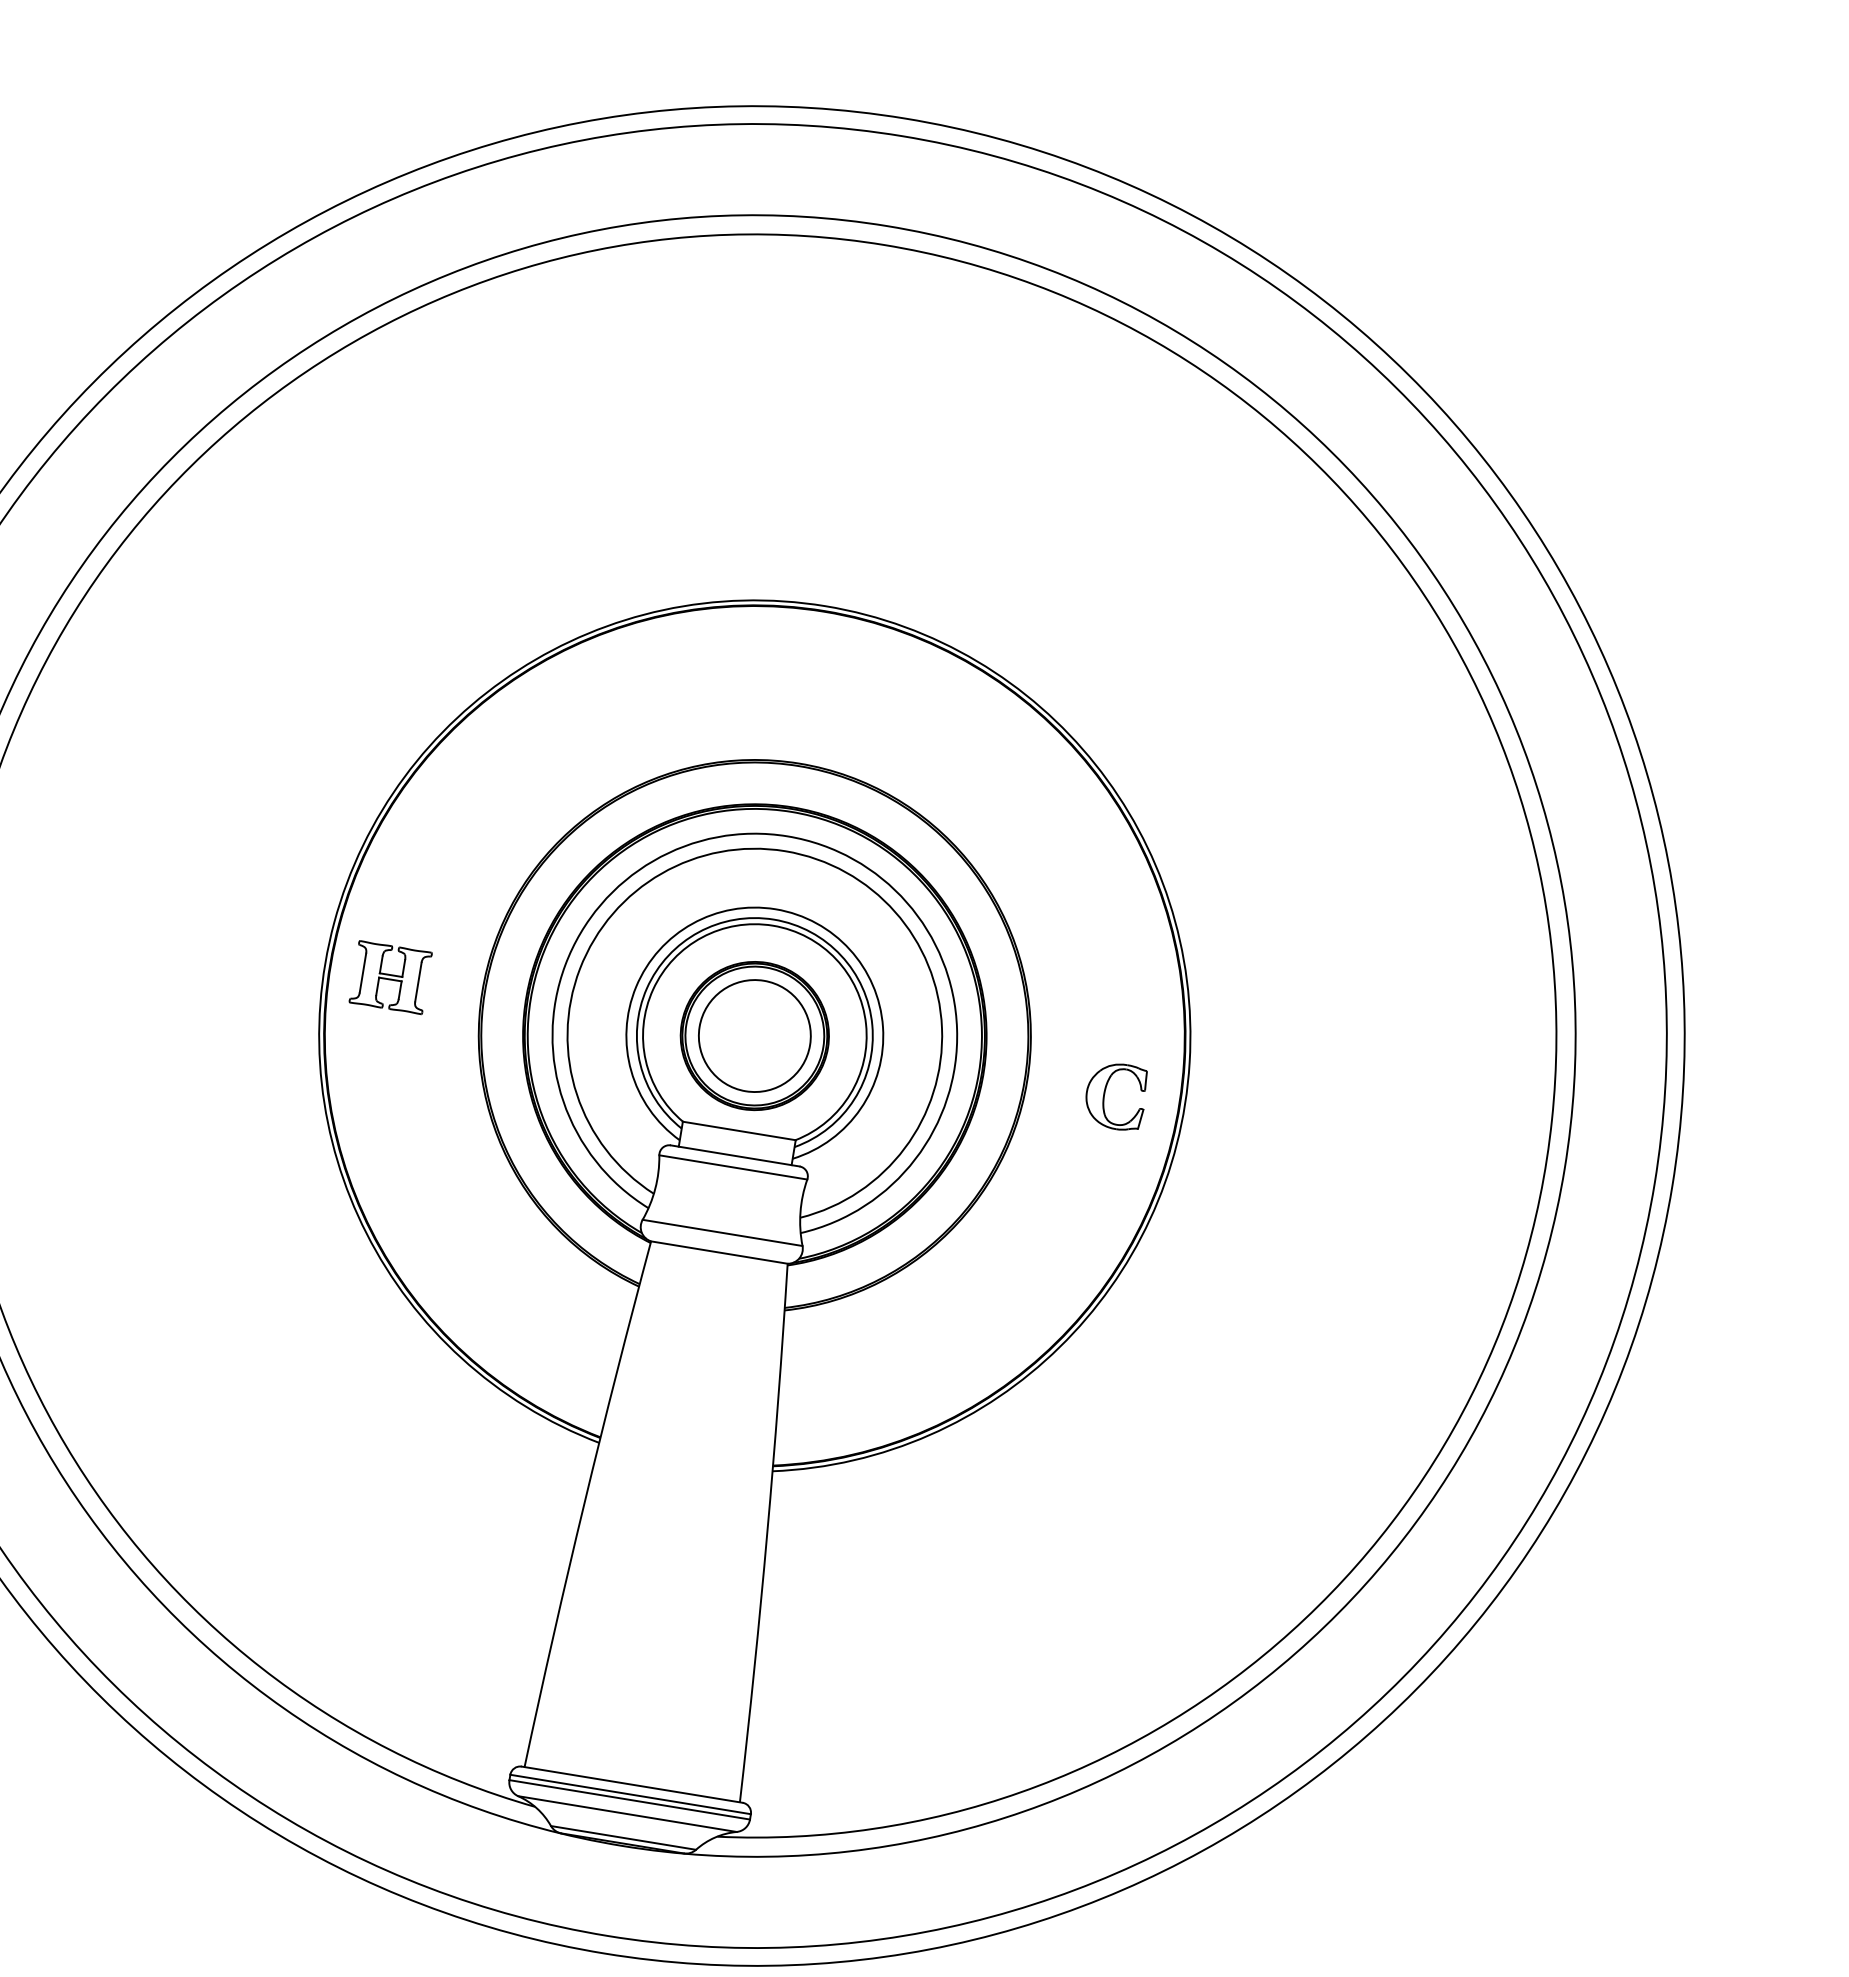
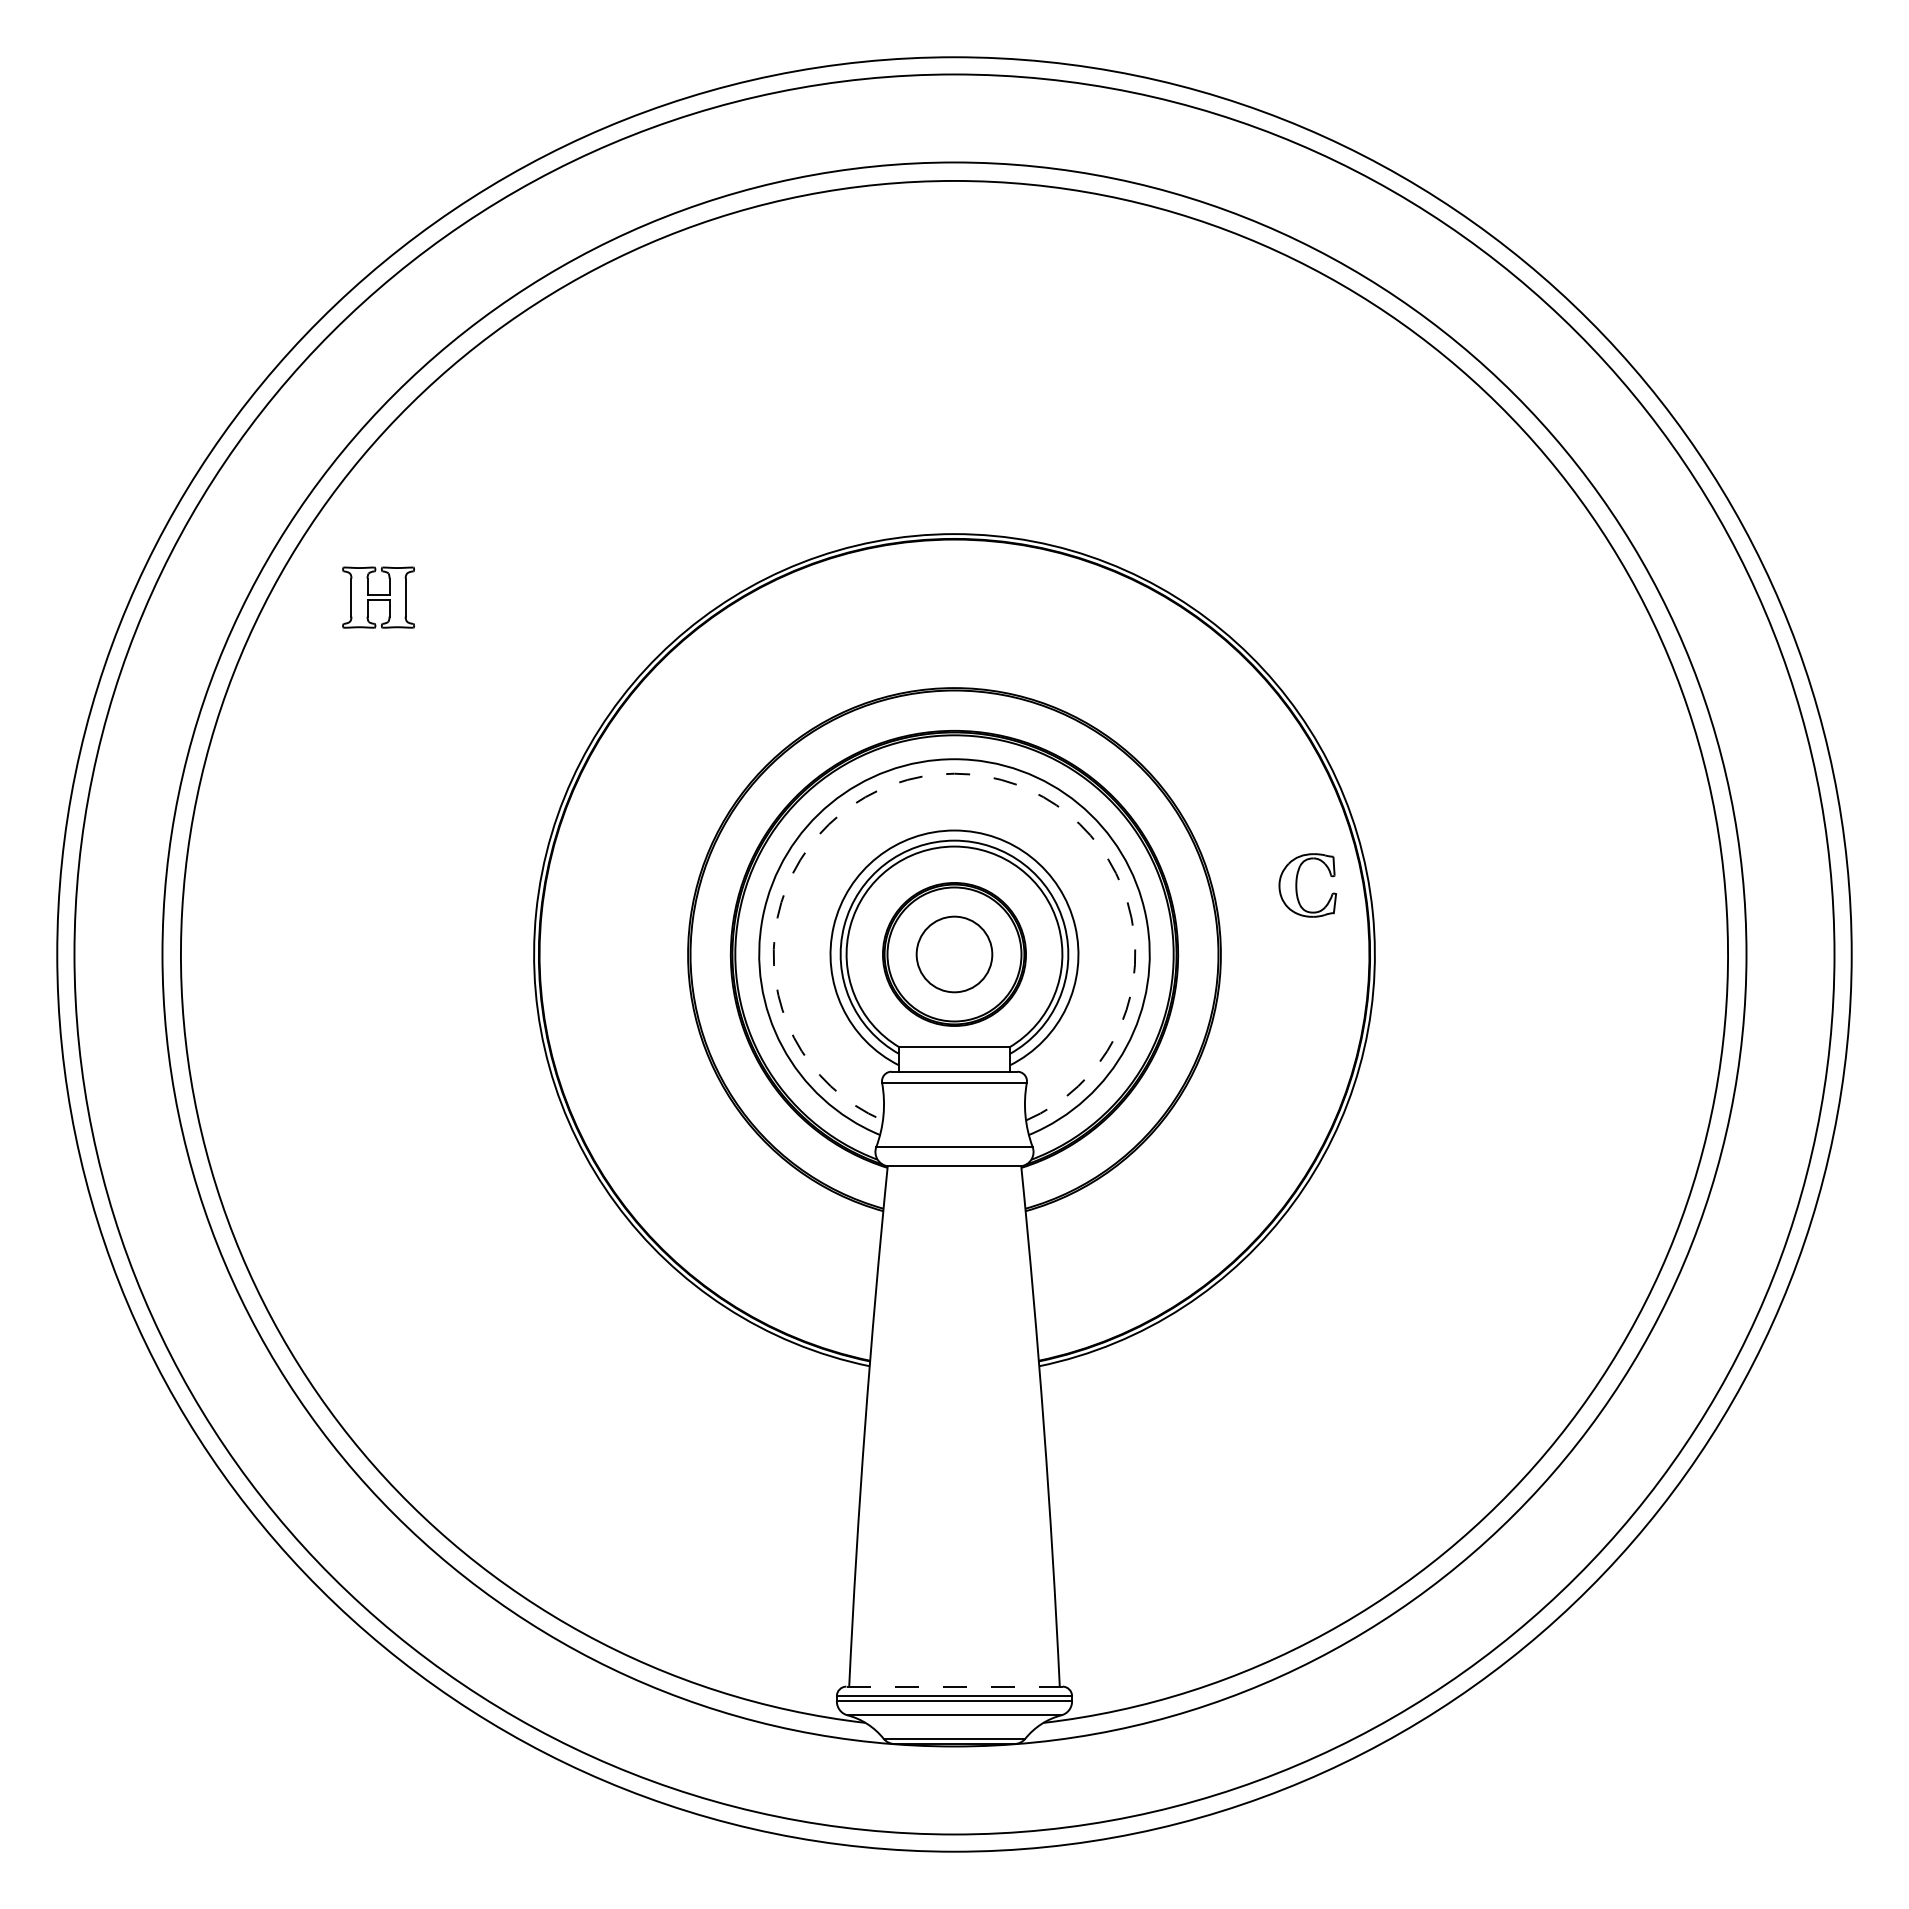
arc: (785, 850) -> (954, 773), solid -> dashed
part: (390, 977) -> (378, 597), moved
circle: (754, 1036) -> (954, 954), size x0.7
part: (1105, 1094) -> (1297, 885), moved
line: (631, 1784) -> (953, 1686), solid -> dashed

